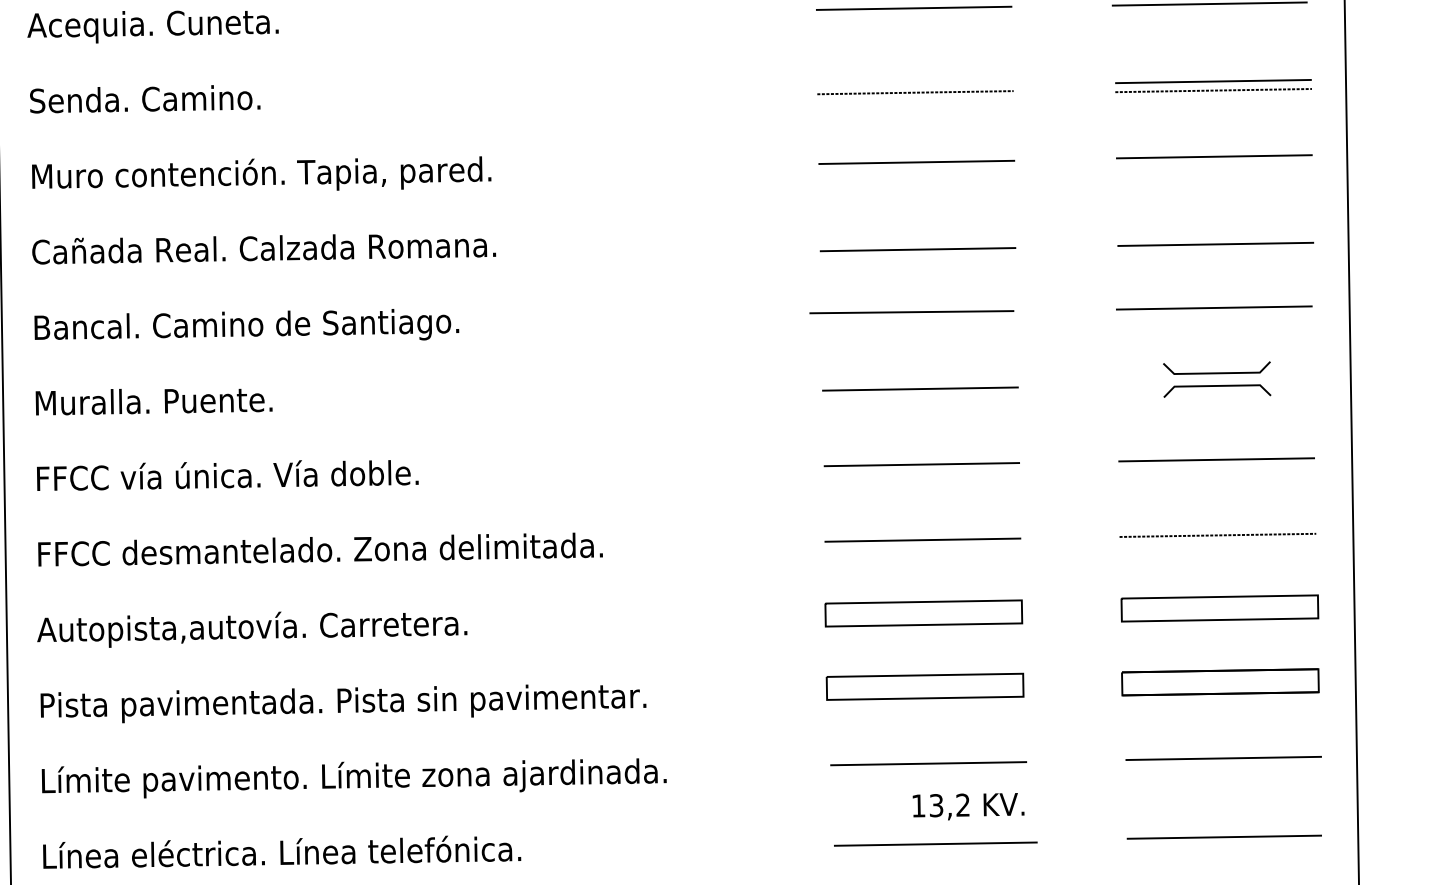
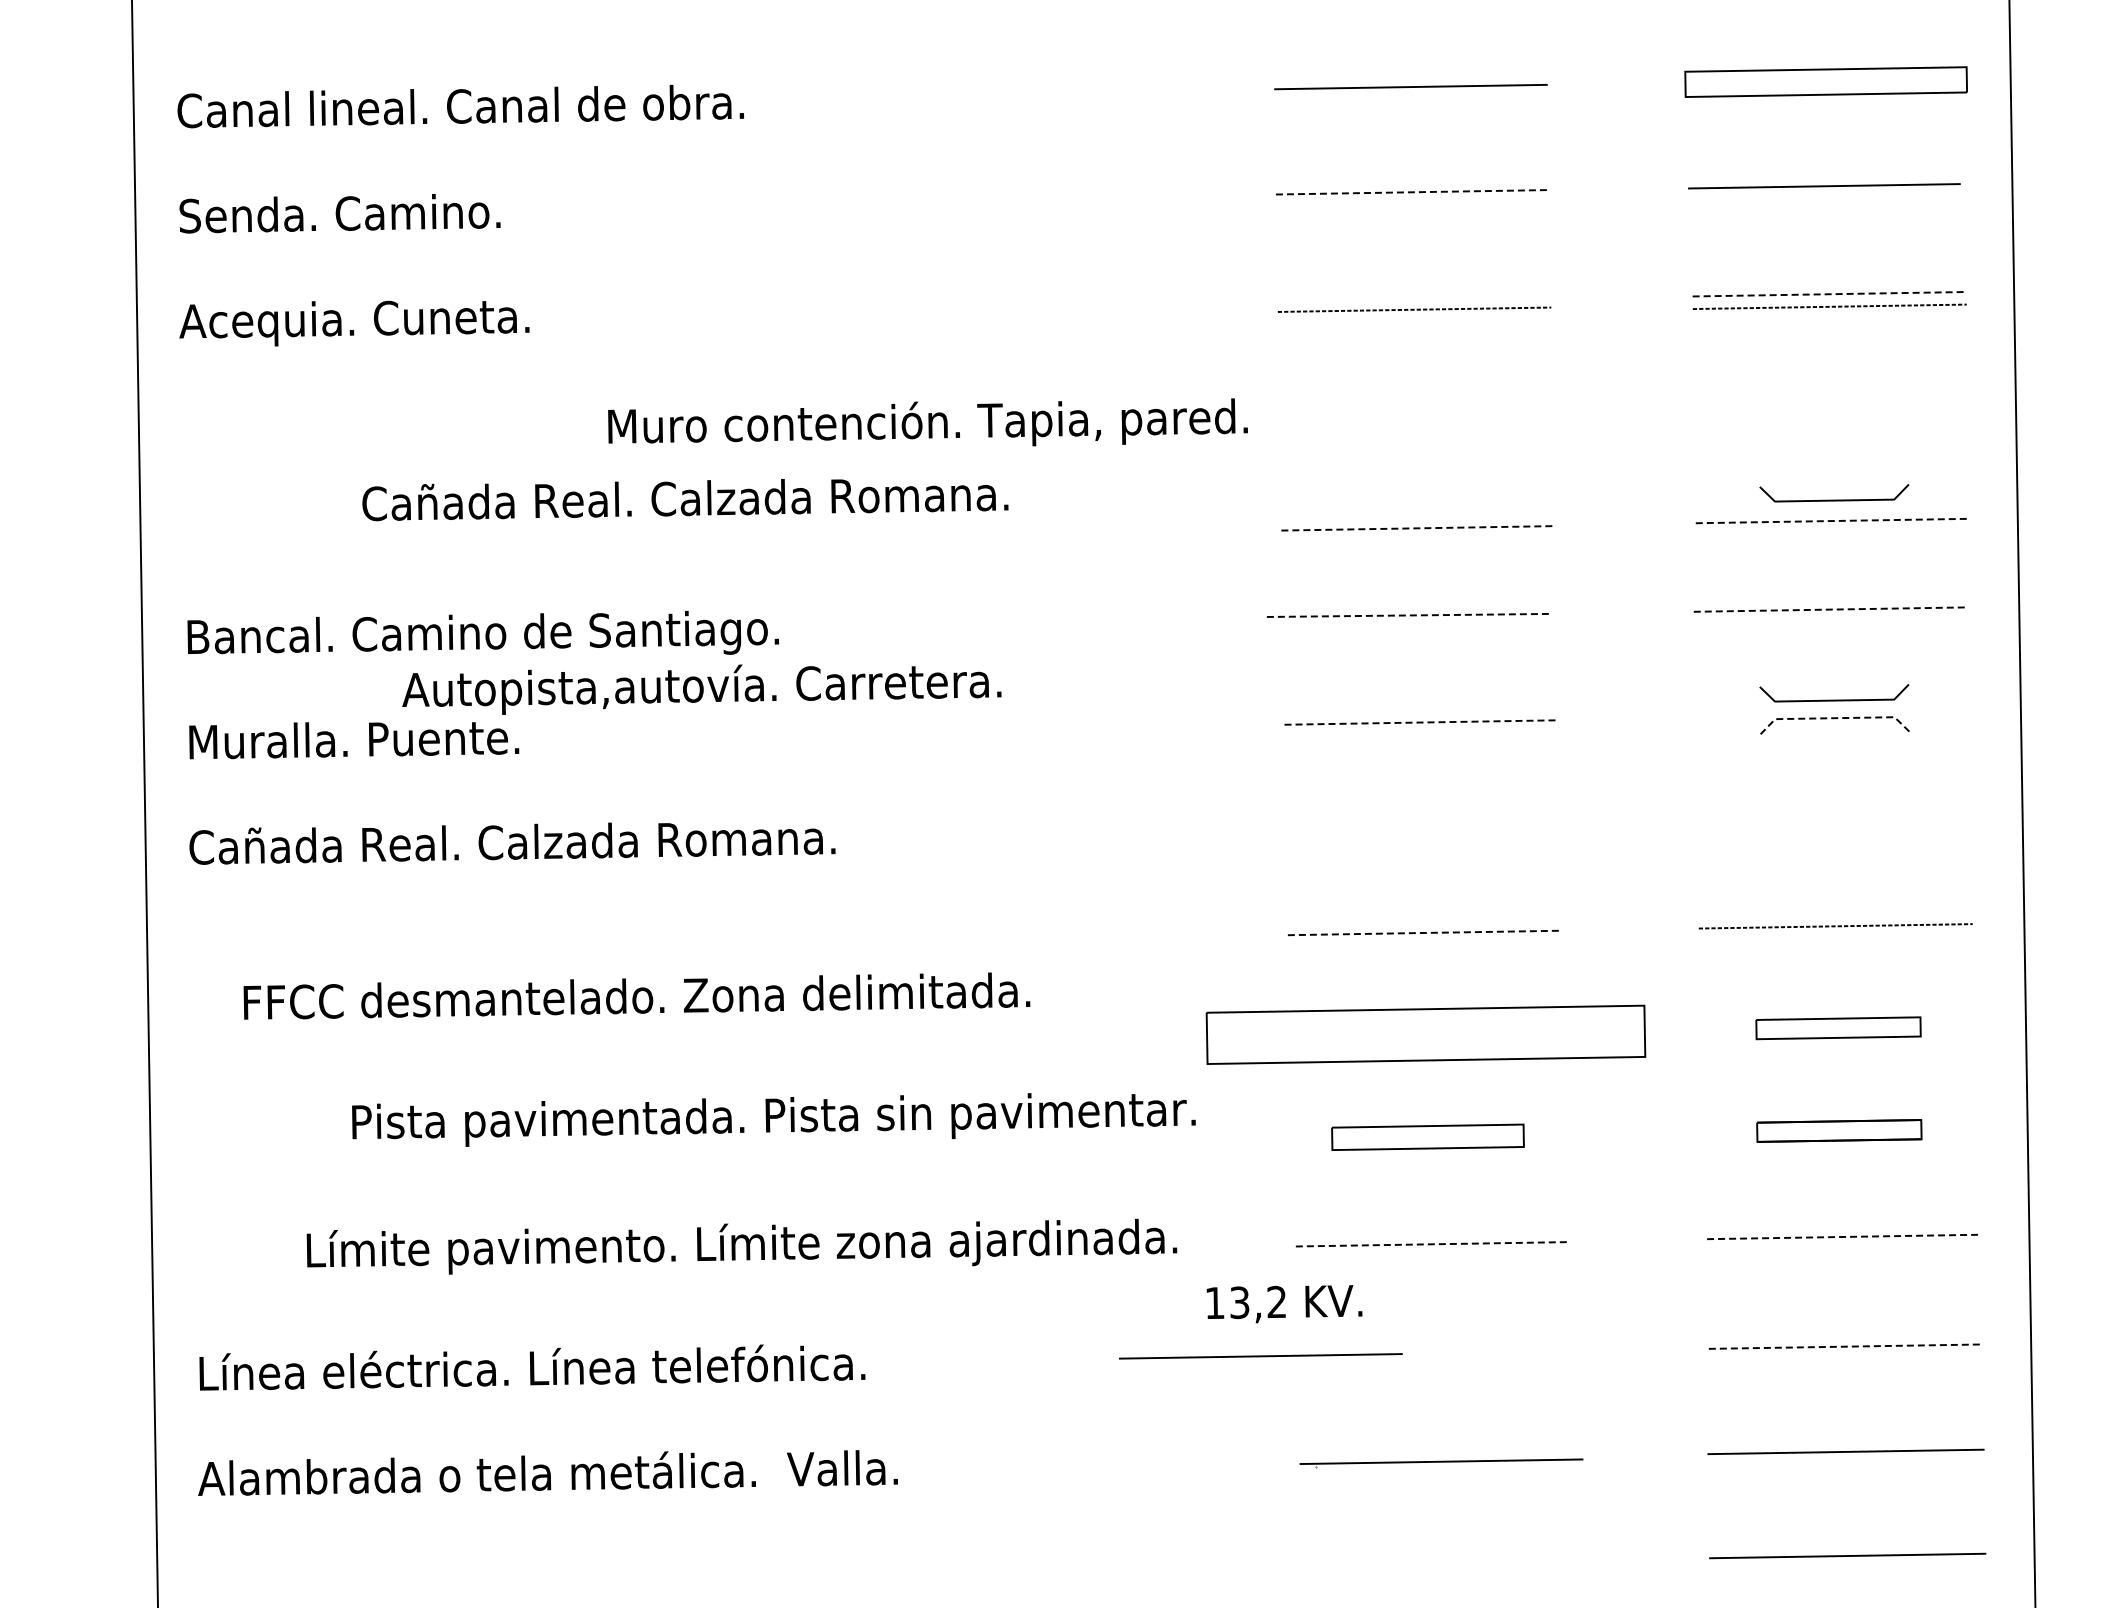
line: (914, 8) -> (1412, 192), solid -> dashed
text: (152, 26) -> (352, 217), Acequia. Cuneta. -> Senda. Camino.
line: (1213, 81) -> (1829, 294), solid -> dashed
text: (154, 101) -> (354, 322), Senda. Camino. -> Acequia. Cuneta.
line: (1214, 156) -> (1830, 398), removed
line: (916, 162) -> (1416, 406), removed
text: (261, 173) -> (927, 422), moved
line: (1216, 228) -> (1834, 499), added
line: (1215, 244) -> (1832, 521), solid -> dashed
text: (264, 249) -> (685, 500), moved
line: (918, 249) -> (1418, 528), solid -> dashed
line: (1214, 307) -> (1830, 609), solid -> dashed
line: (911, 312) -> (1409, 615), solid -> dashed
line: (1216, 386) -> (1834, 718), solid -> dashed
line: (920, 389) -> (1421, 722), solid -> dashed
line: (1216, 460) -> (1833, 821), removed
line: (921, 464) -> (1423, 827), removed
text: (267, 475) -> (512, 842), FFCC vía única. Vía doble. -> Cañada Real. Calzada Romana.
line: (922, 539) -> (1424, 932), solid -> dashed
text: (320, 549) -> (636, 995), moved
part: (1219, 608) -> (1838, 1028), size x0.6
part: (924, 613) -> (1426, 1035), size x1.6
text: (252, 629) -> (701, 689), moved
part: (1220, 681) -> (1839, 1130), size x0.6
part: (924, 687) -> (1427, 1137), size x0.7
text: (343, 703) -> (773, 1119), moved
line: (1223, 758) -> (1843, 1236), solid -> dashed
line: (929, 763) -> (1433, 1244), solid -> dashed
text: (353, 778) -> (741, 1246), moved
text: (968, 806) -> (1284, 1304), moved
line: (1224, 837) -> (1844, 1346), solid -> dashed
line: (935, 844) -> (1260, 1356), moved

